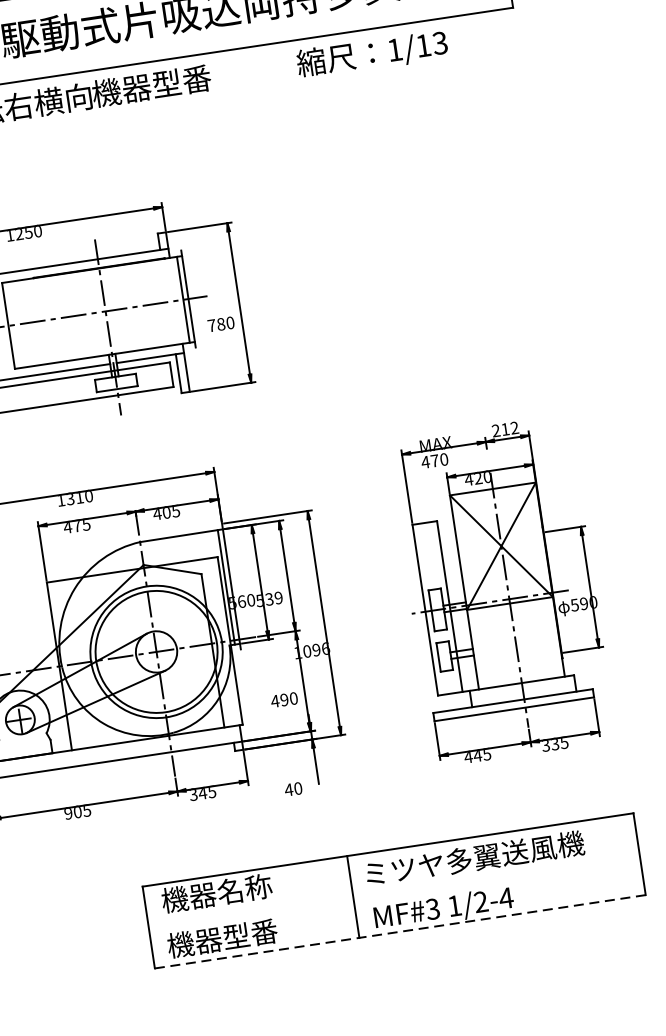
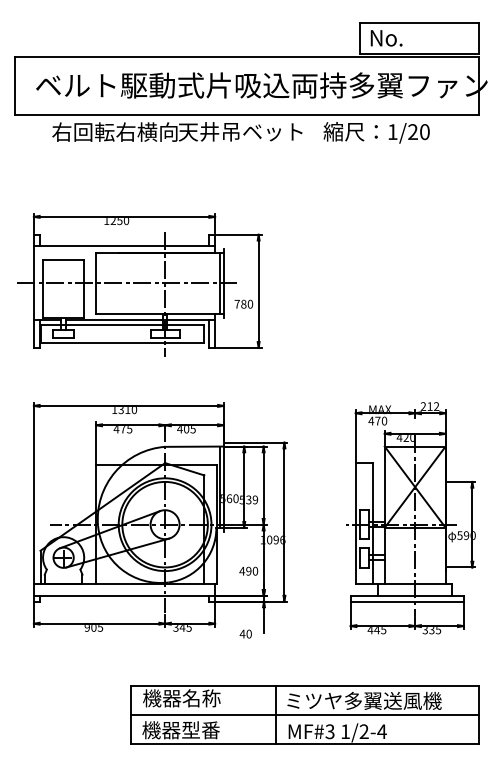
text: (431, 43) -> (418, 131), 1/13 -> 1/20
text: (180, 81) -> (240, 131), 機器型番 -> 天井吊ベット
line: (394, 890) -> (305, 714), added
line: (400, 930) -> (305, 743), dashed -> solid

